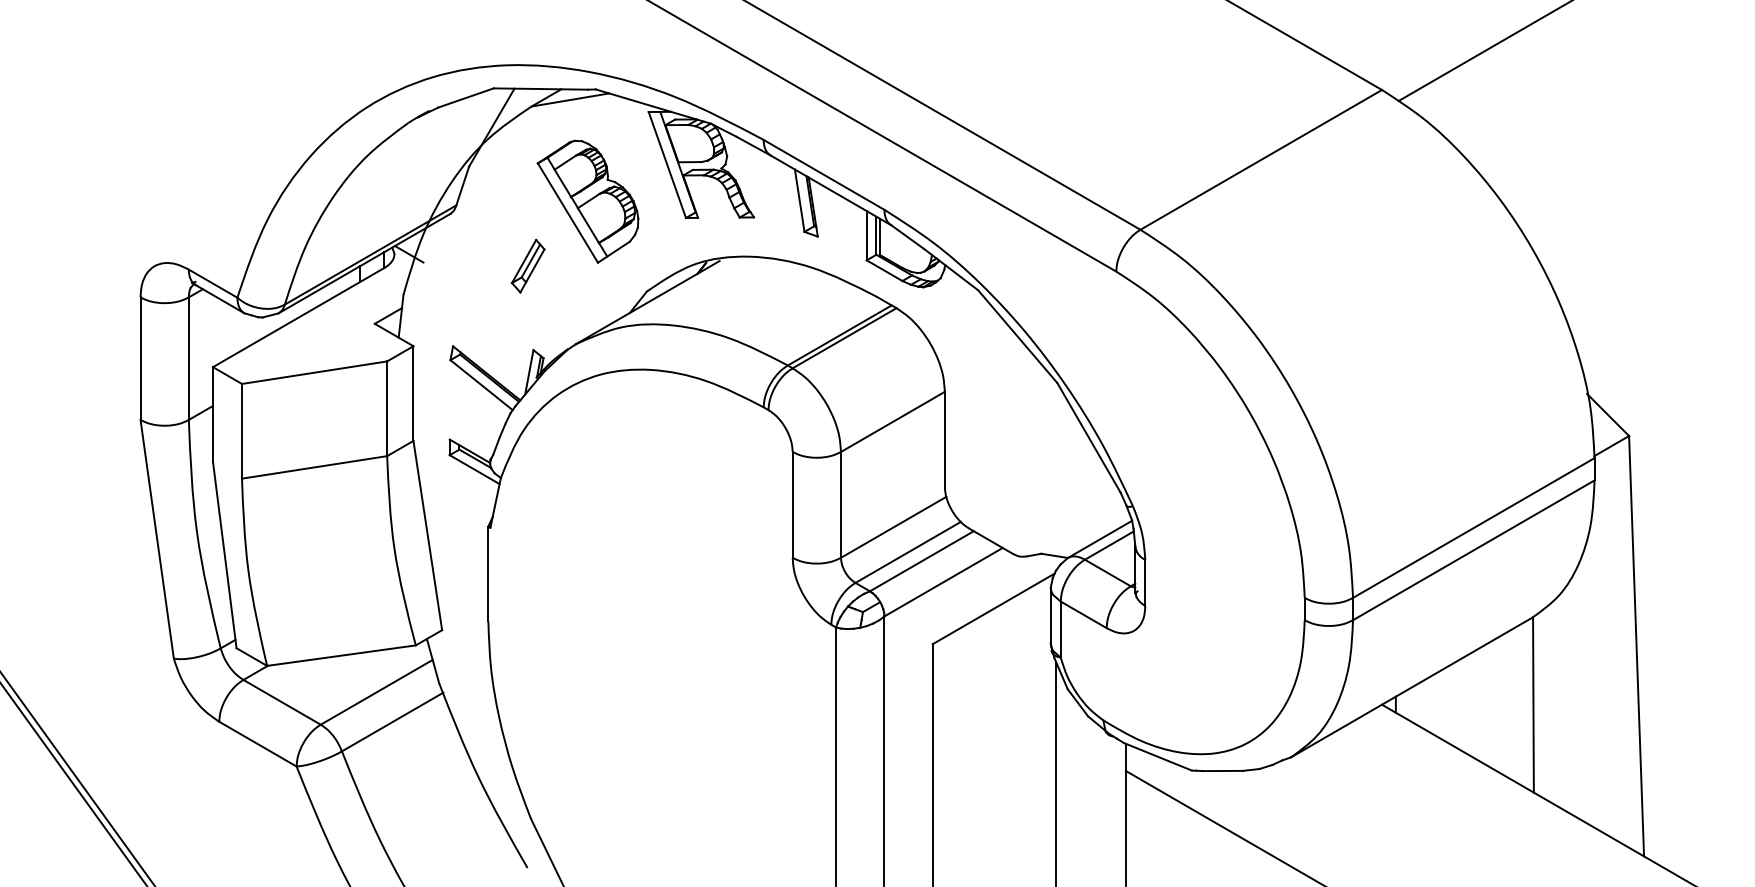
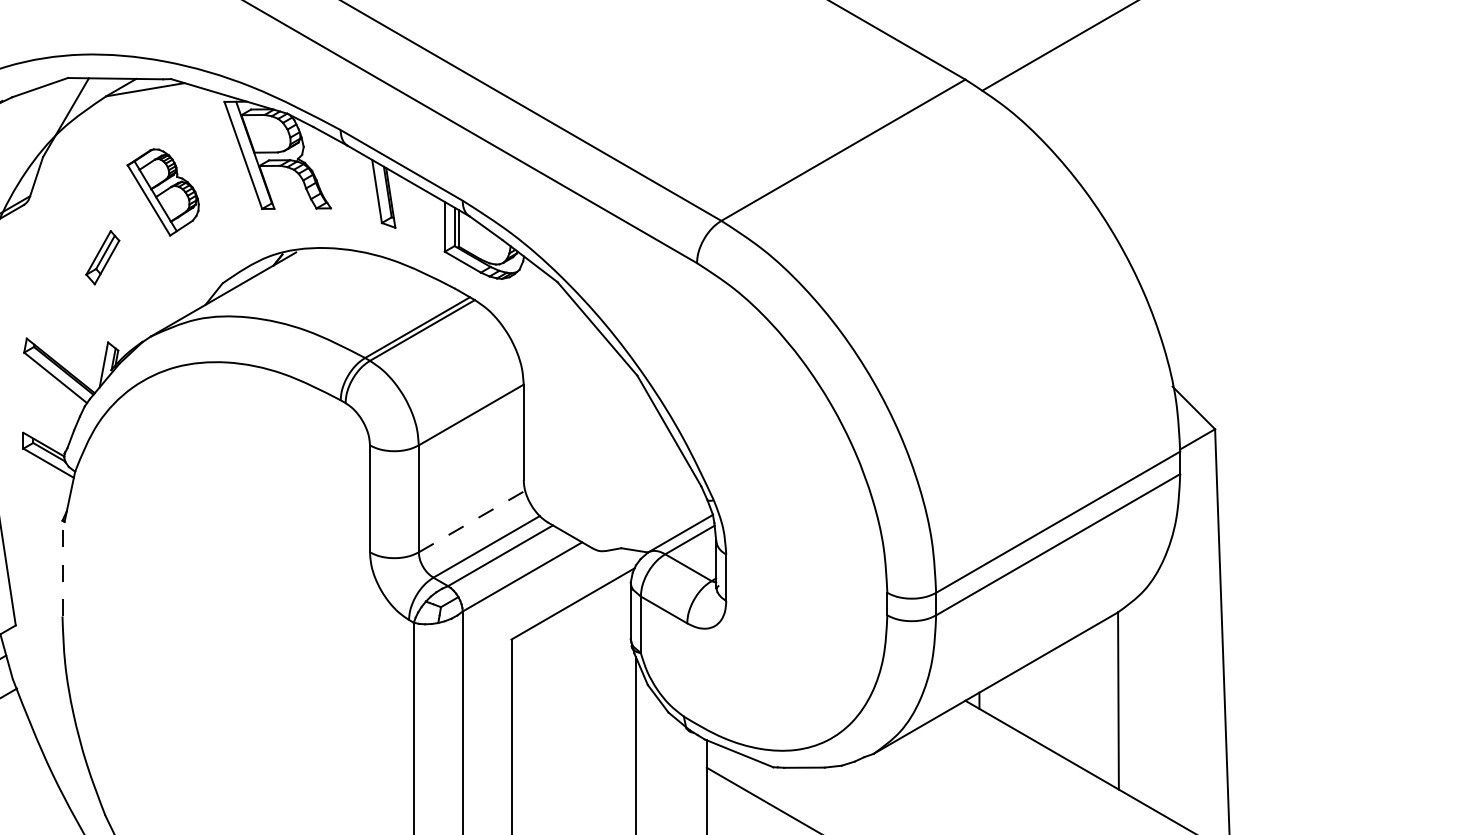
part: (587, 201) -> (162, 192), size x0.7
line: (893, 527) -> (471, 521), solid -> dashed
line: (488, 573) -> (62, 568), solid -> dashed

